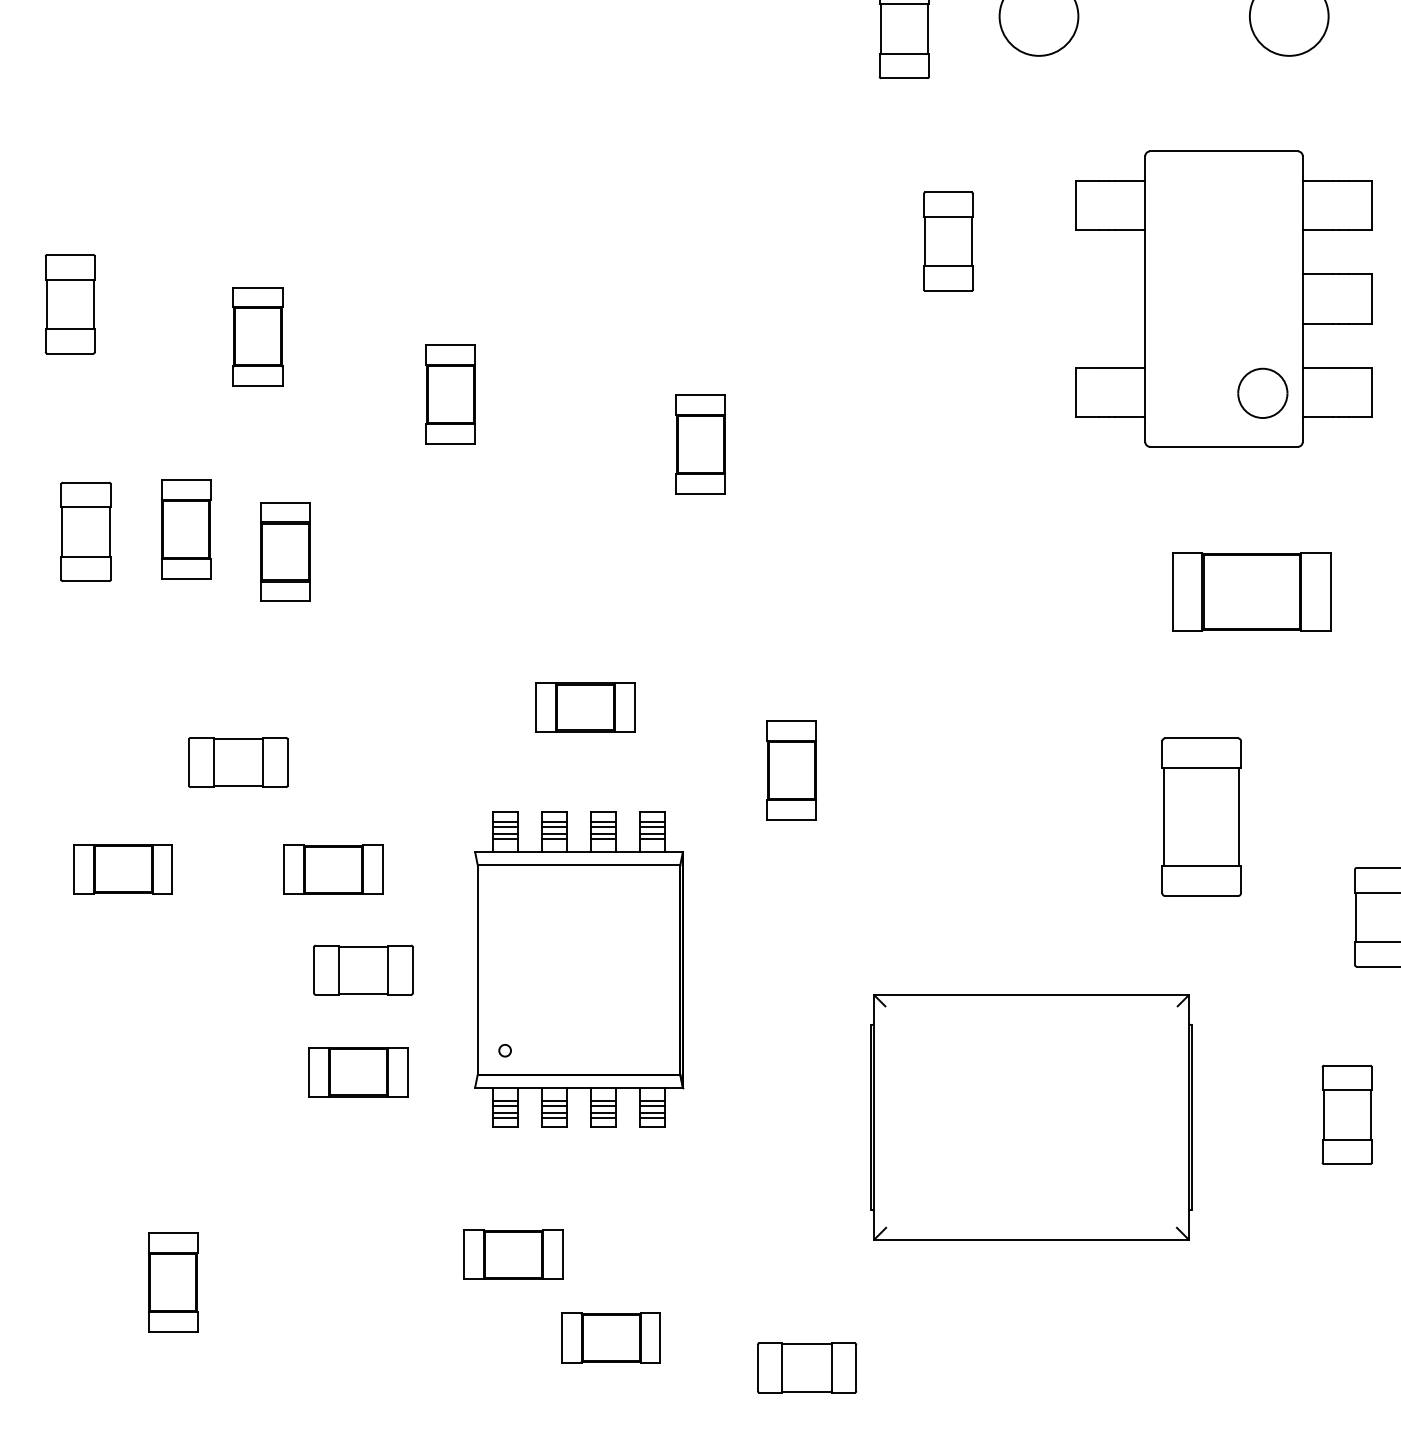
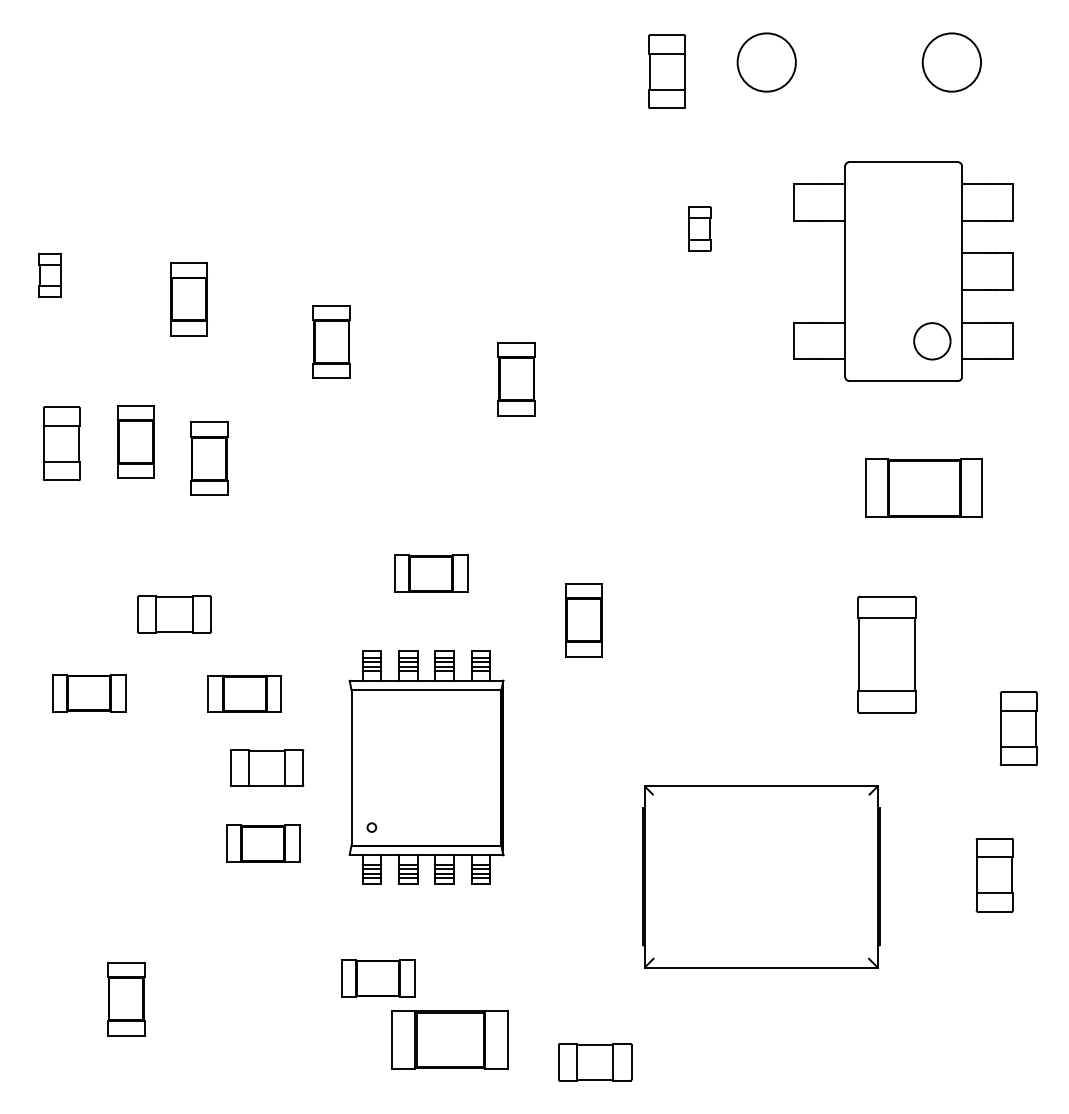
part: (948, 240) -> (699, 228), size x0.6
part: (70, 304) -> (50, 275), size x0.6
part: (611, 1338) -> (450, 1040), size x1.6

